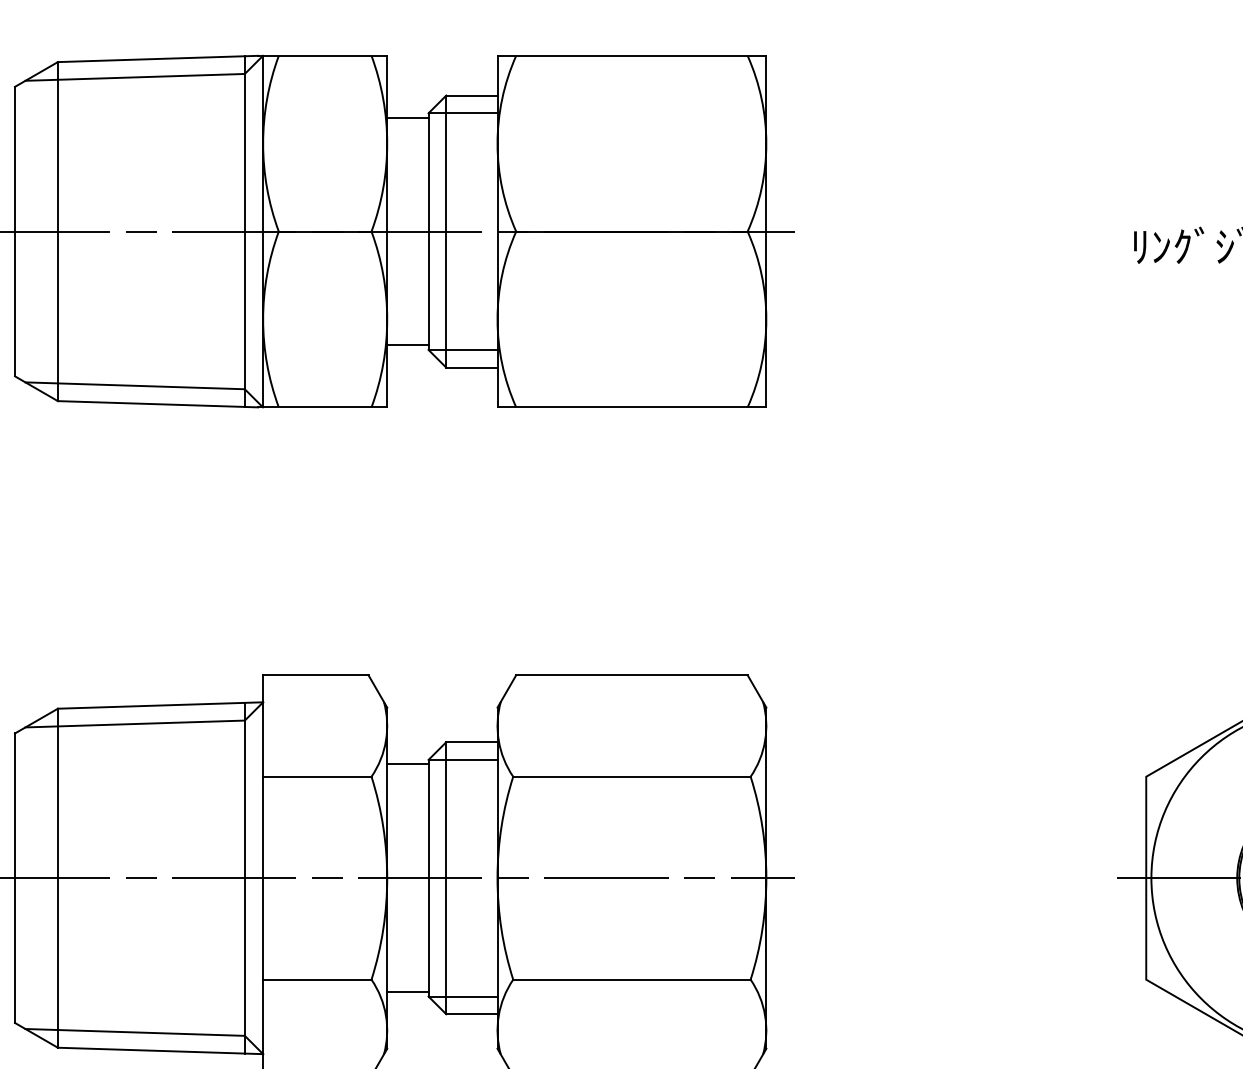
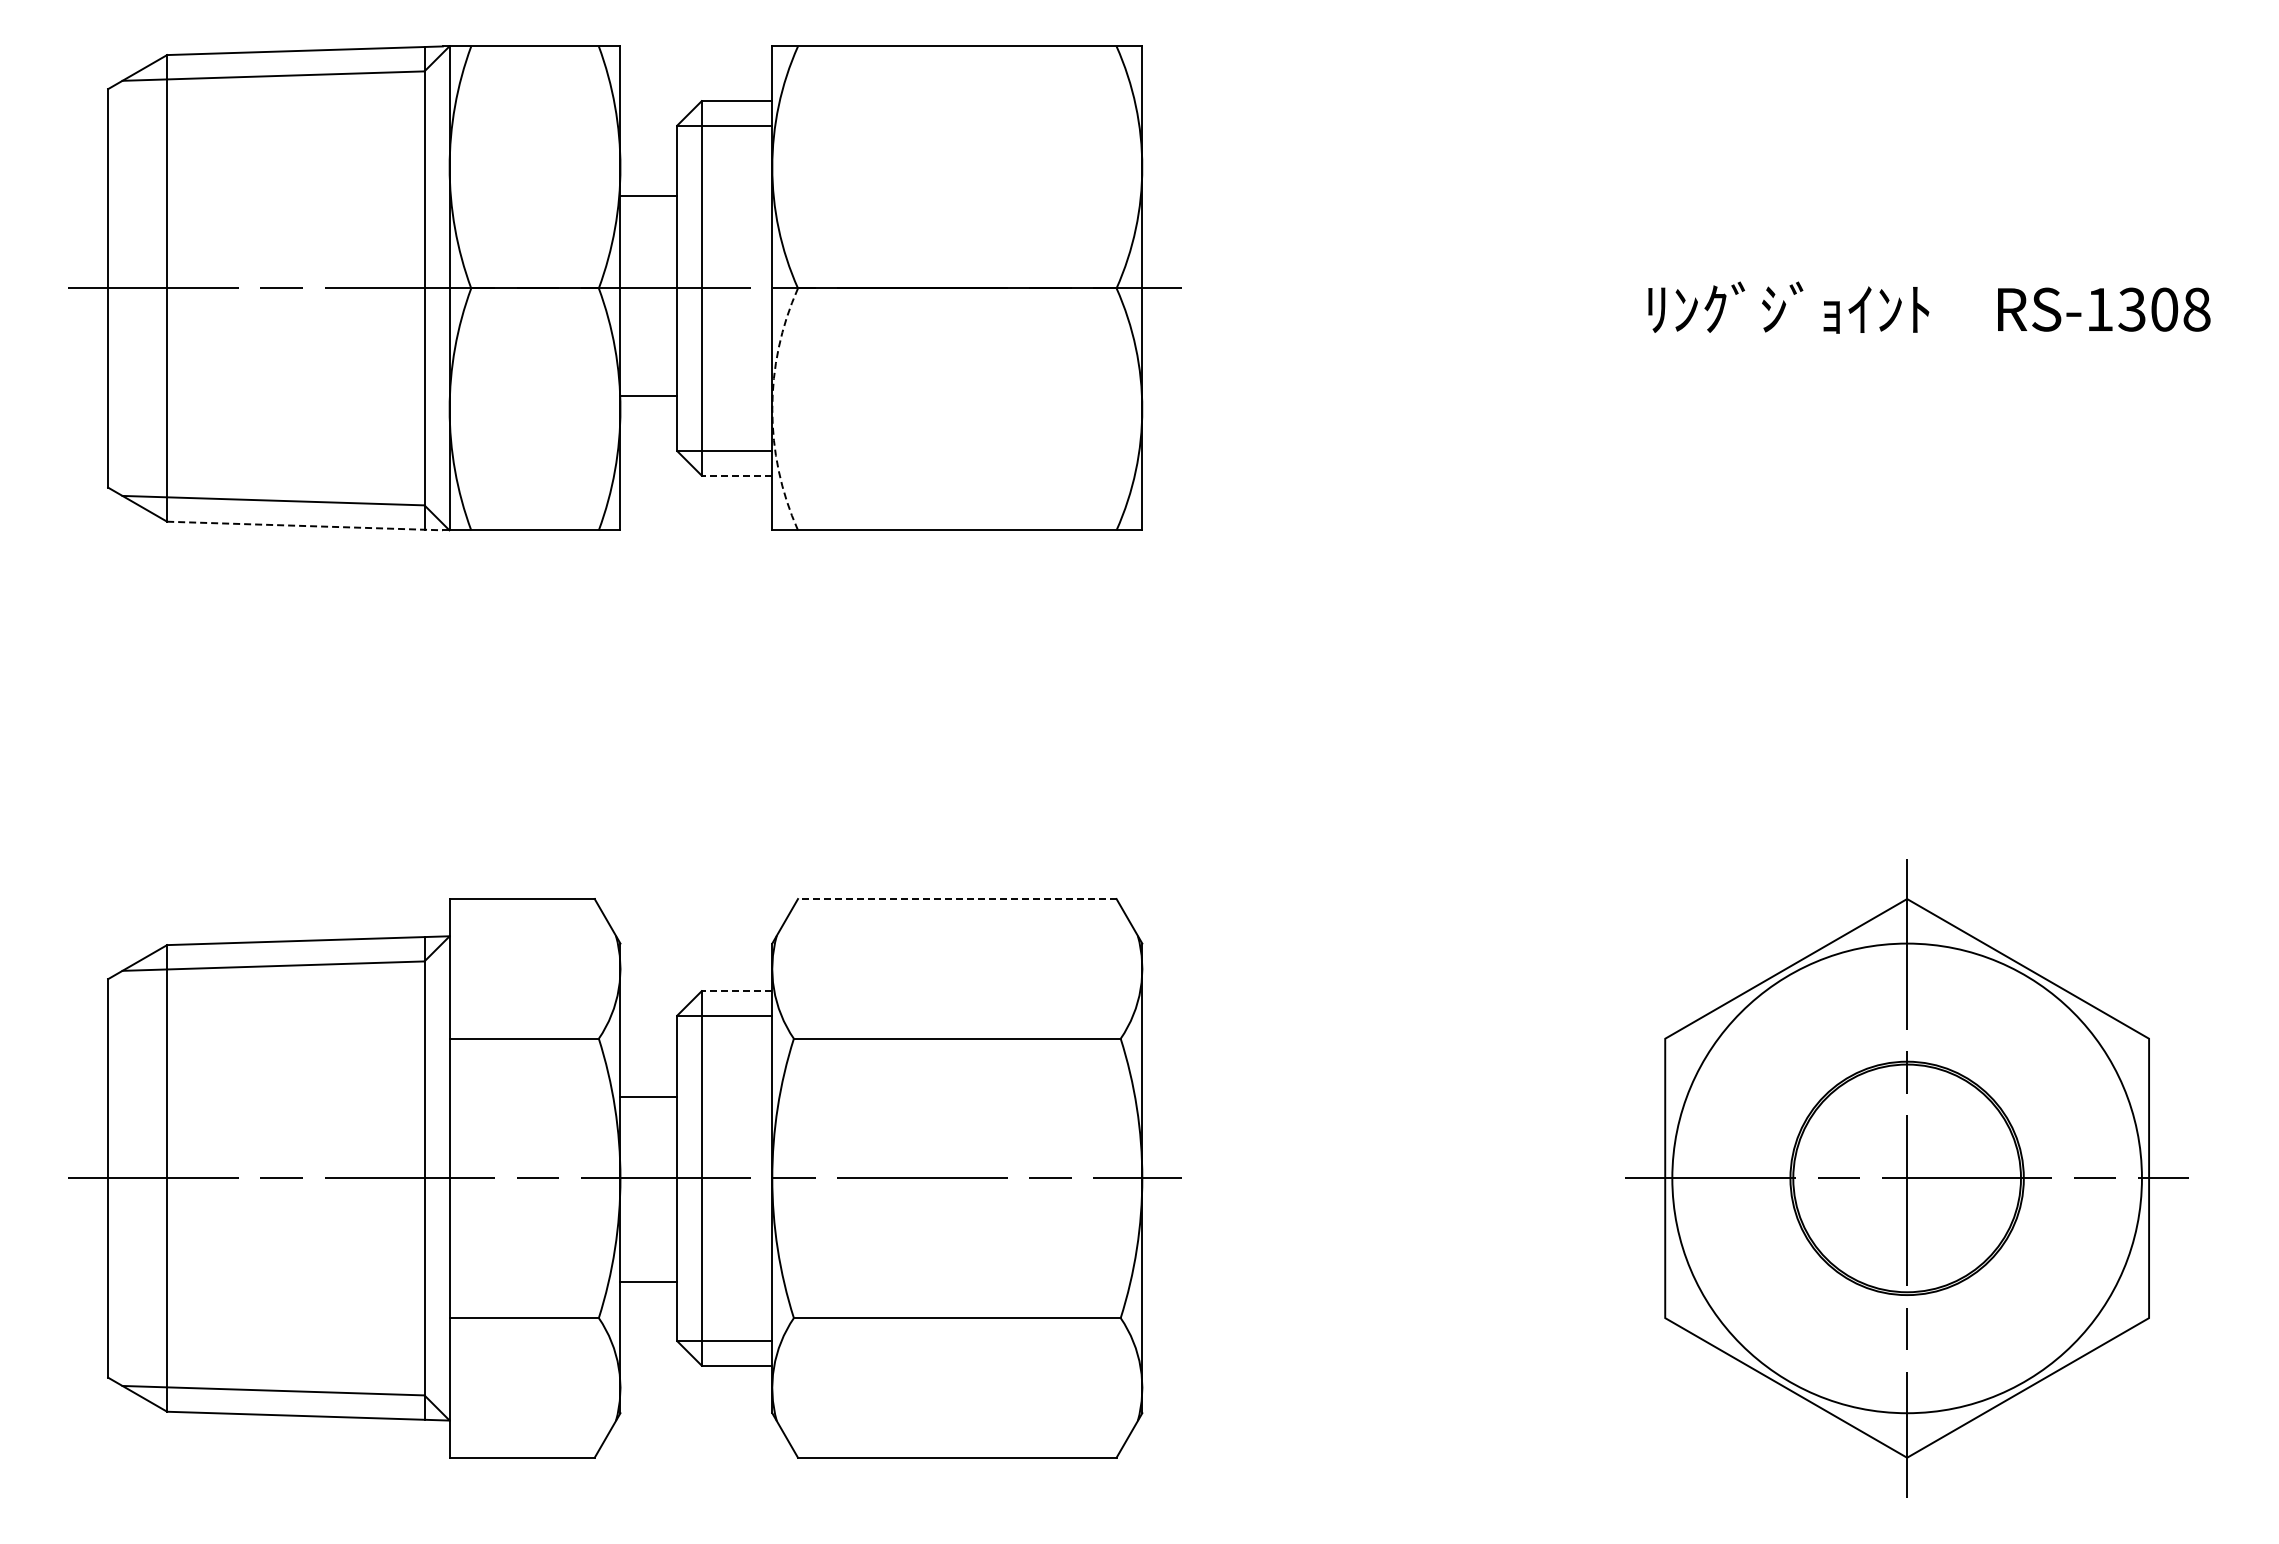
line: (407, 117) -> (648, 195), moved
arc: (497, 319) -> (772, 409), solid -> dashed
line: (407, 345) -> (648, 395), moved
line: (471, 367) -> (736, 475), solid -> dashed
line: (157, 404) -> (304, 526), solid -> dashed
line: (631, 675) -> (956, 899), solid -> dashed
line: (471, 742) -> (736, 991), solid -> dashed
line: (407, 764) -> (648, 1096), moved
line: (407, 991) -> (648, 1281), moved

